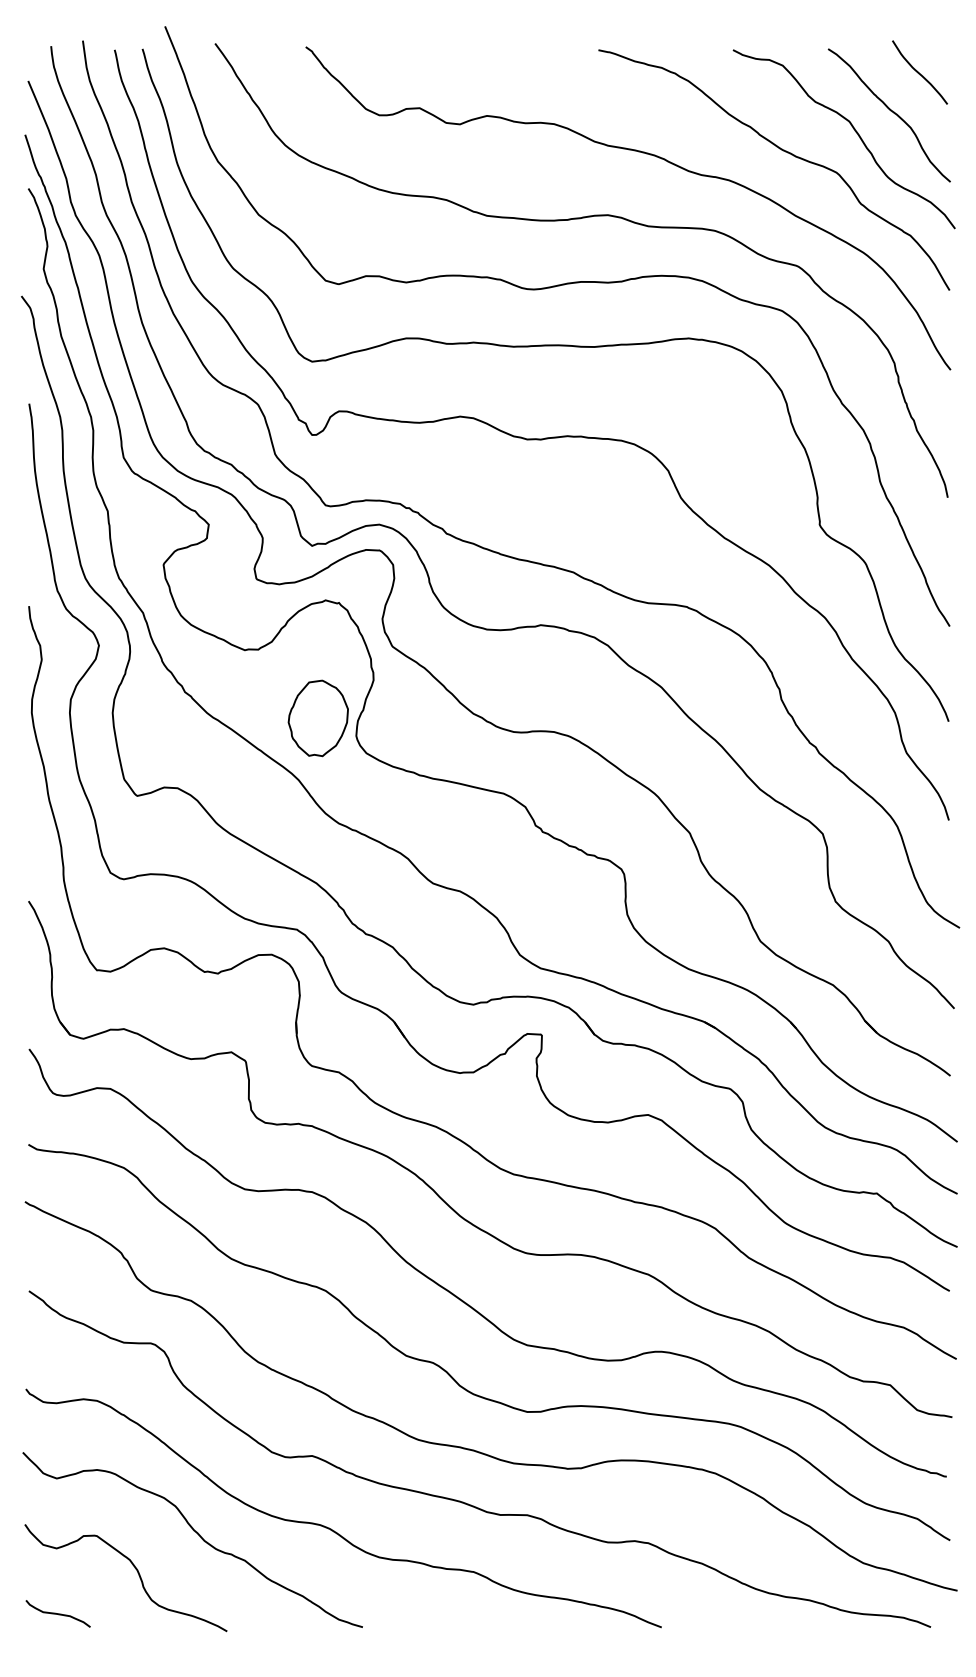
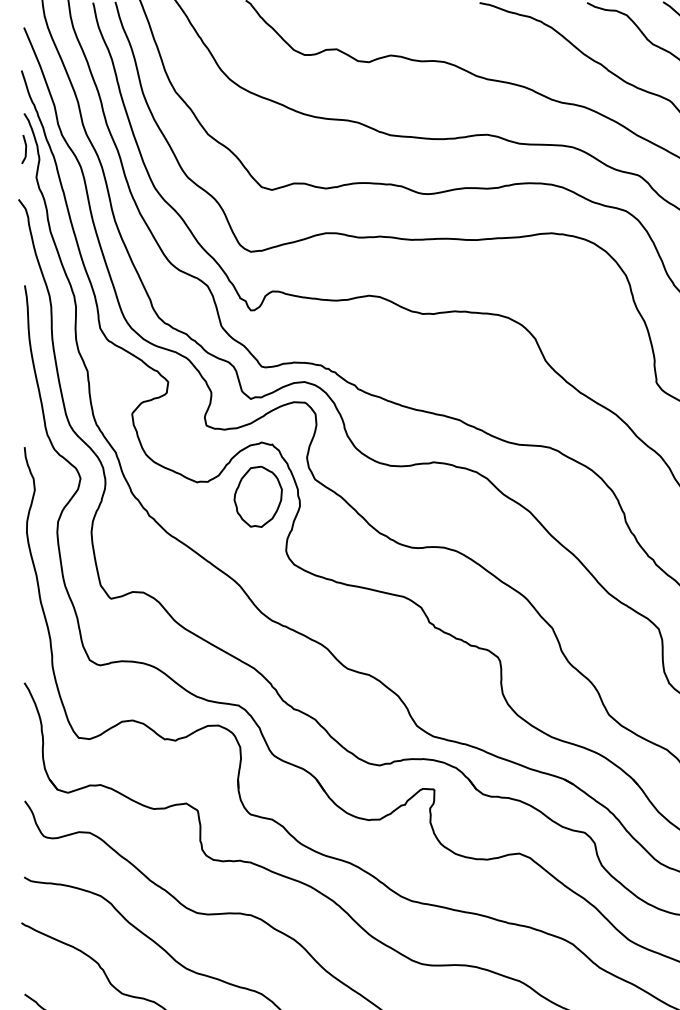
curve: (29, 233) -> (25, 149), added
part: (317, 718) -> (257, 496), moved

